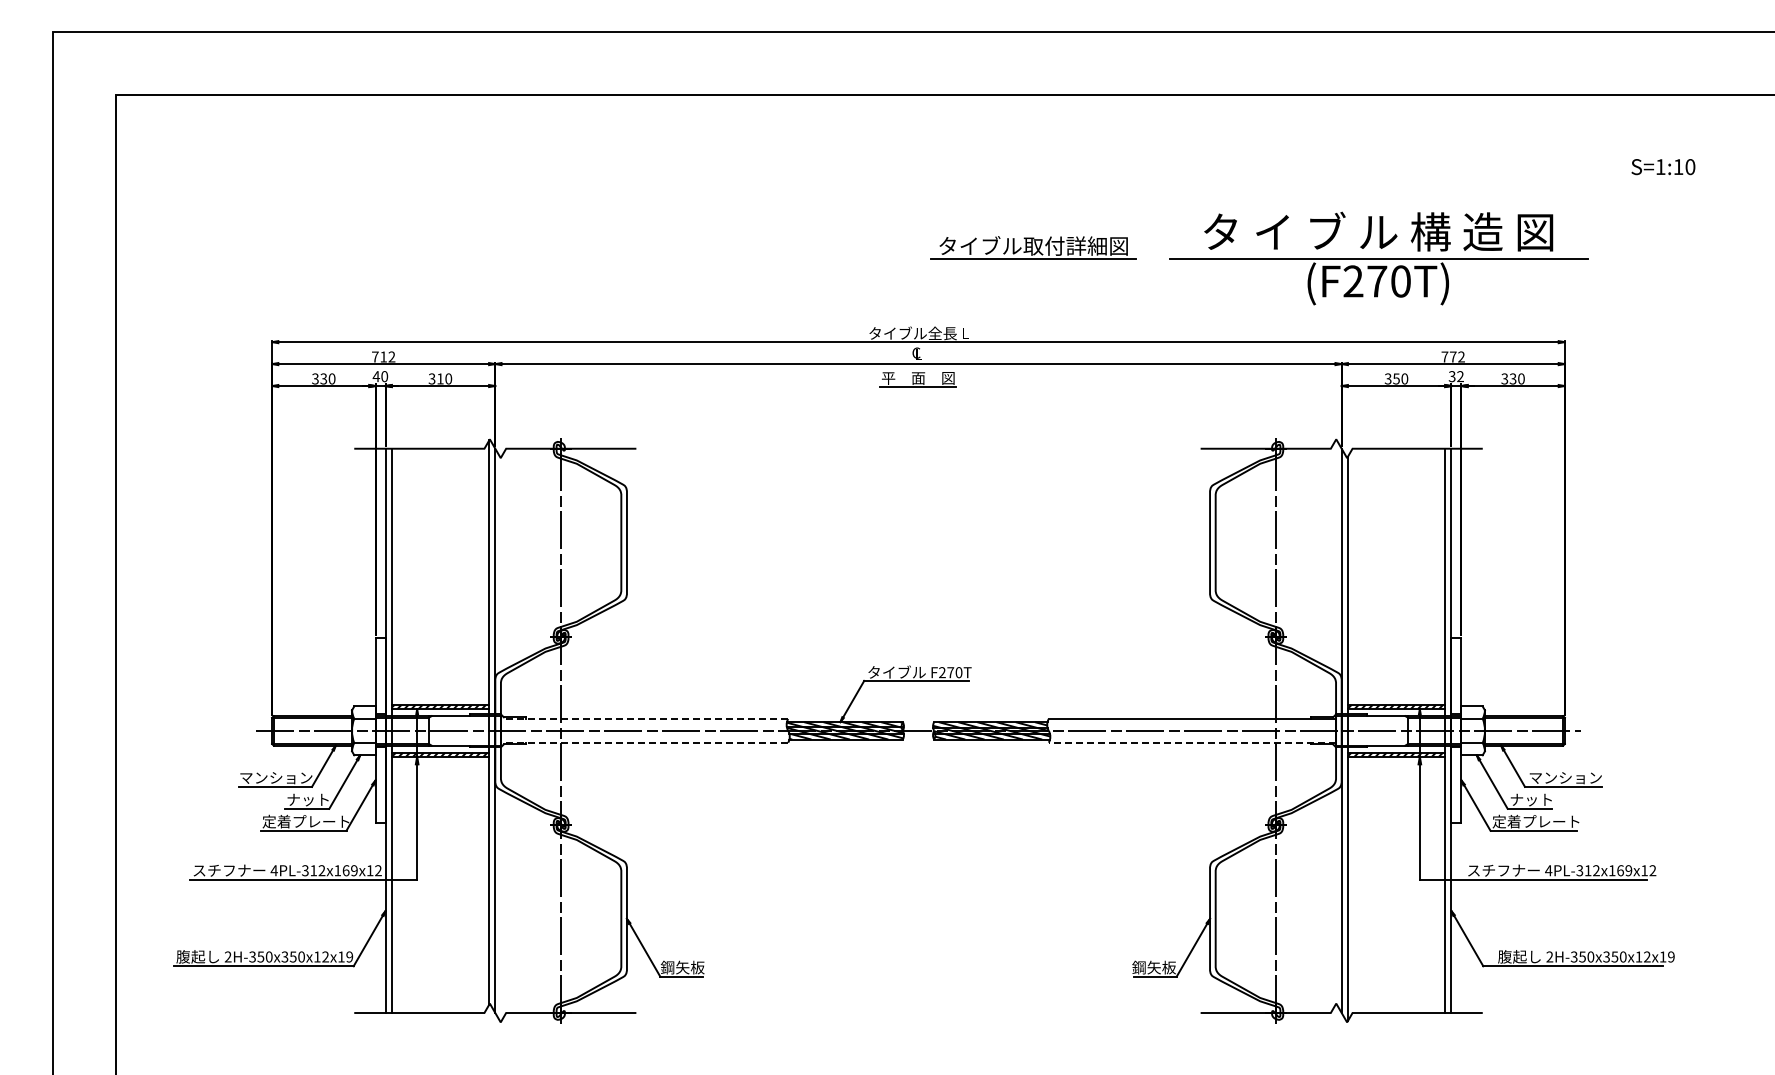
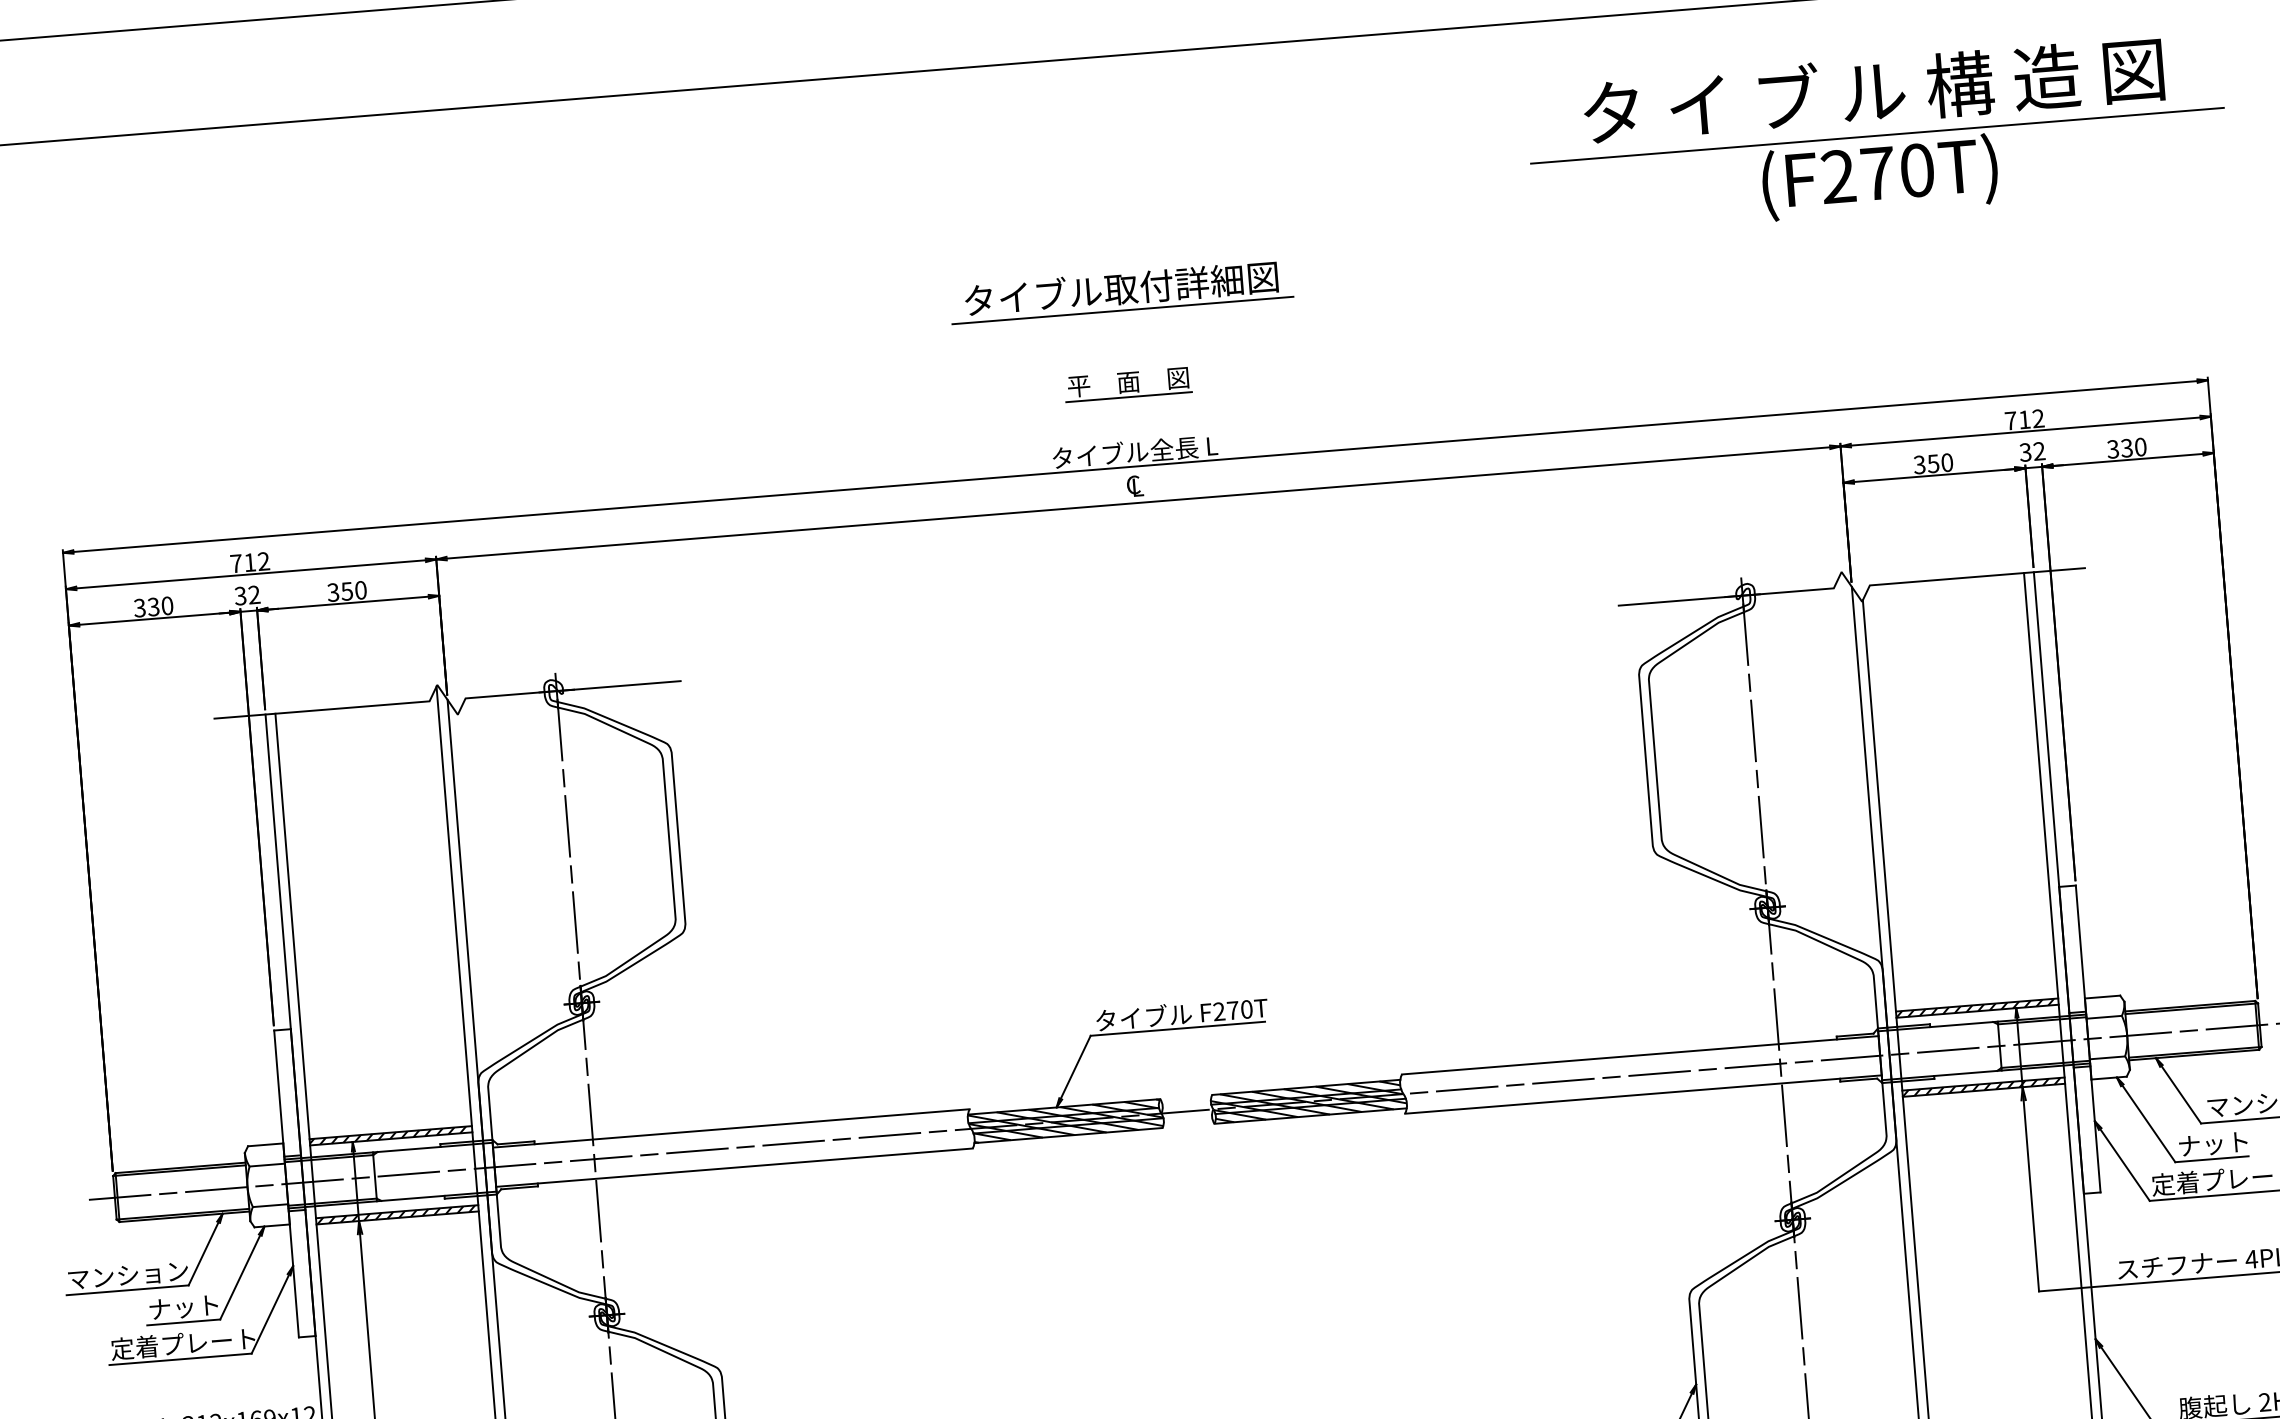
part: (1033, 247) -> (1121, 291), moved
part: (1378, 258) -> (1876, 135), moved
text: (1453, 356) -> (2025, 418), 772 -> 712
text: (380, 376) -> (247, 595), 40 -> 32
text: (440, 378) -> (347, 590), 310 -> 350
part: (917, 379) -> (1127, 384), moved
line: (644, 719) -> (731, 1129), dashed -> solid
line: (644, 742) -> (734, 1167), dashed -> solid
line: (1192, 742) -> (1643, 1094), dashed -> solid

